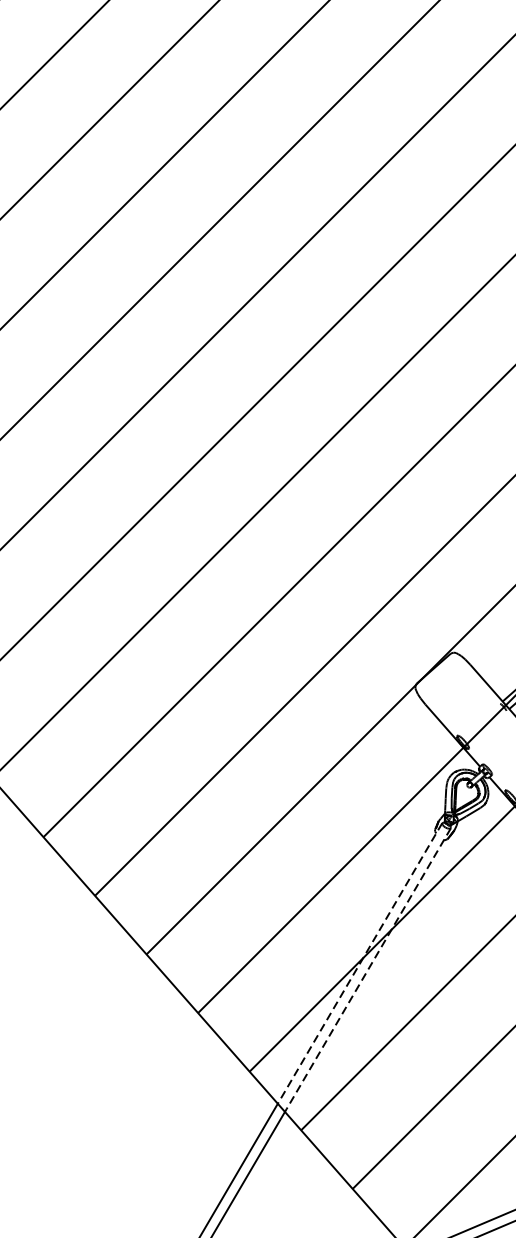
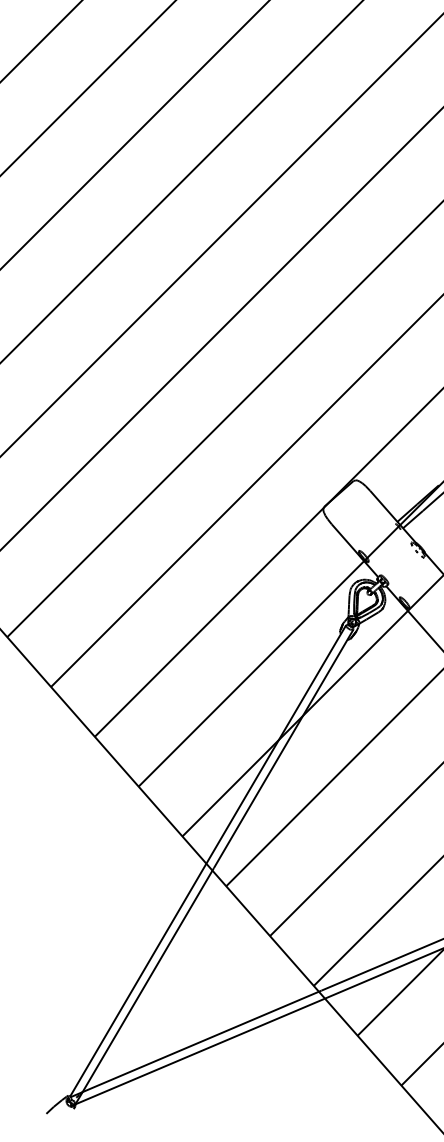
line: (360, 963) -> (276, 744), dashed -> solid
line: (368, 969) -> (283, 749), dashed -> solid

